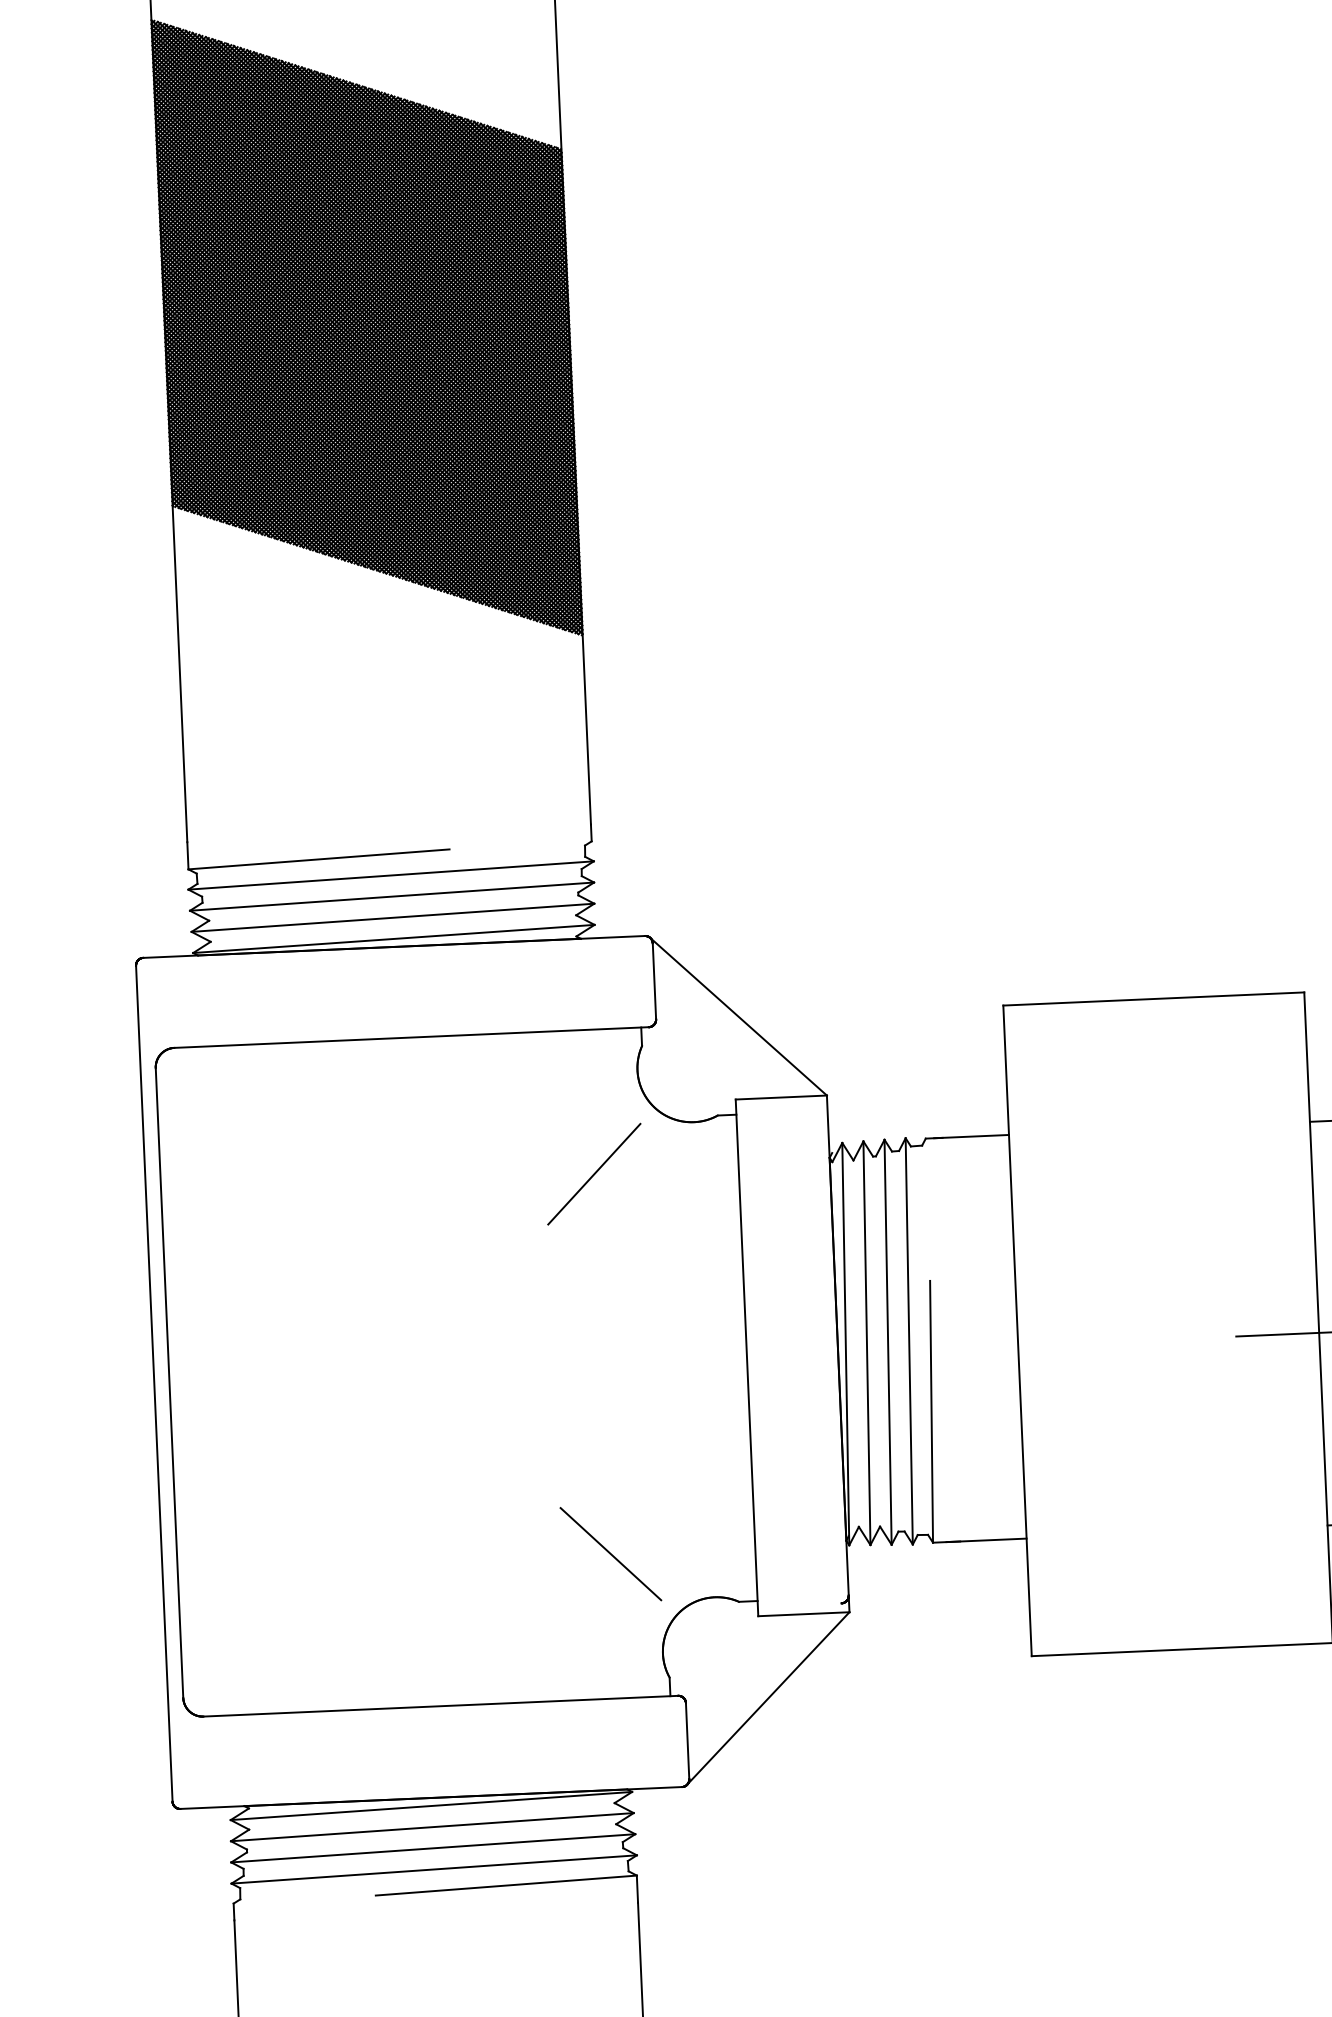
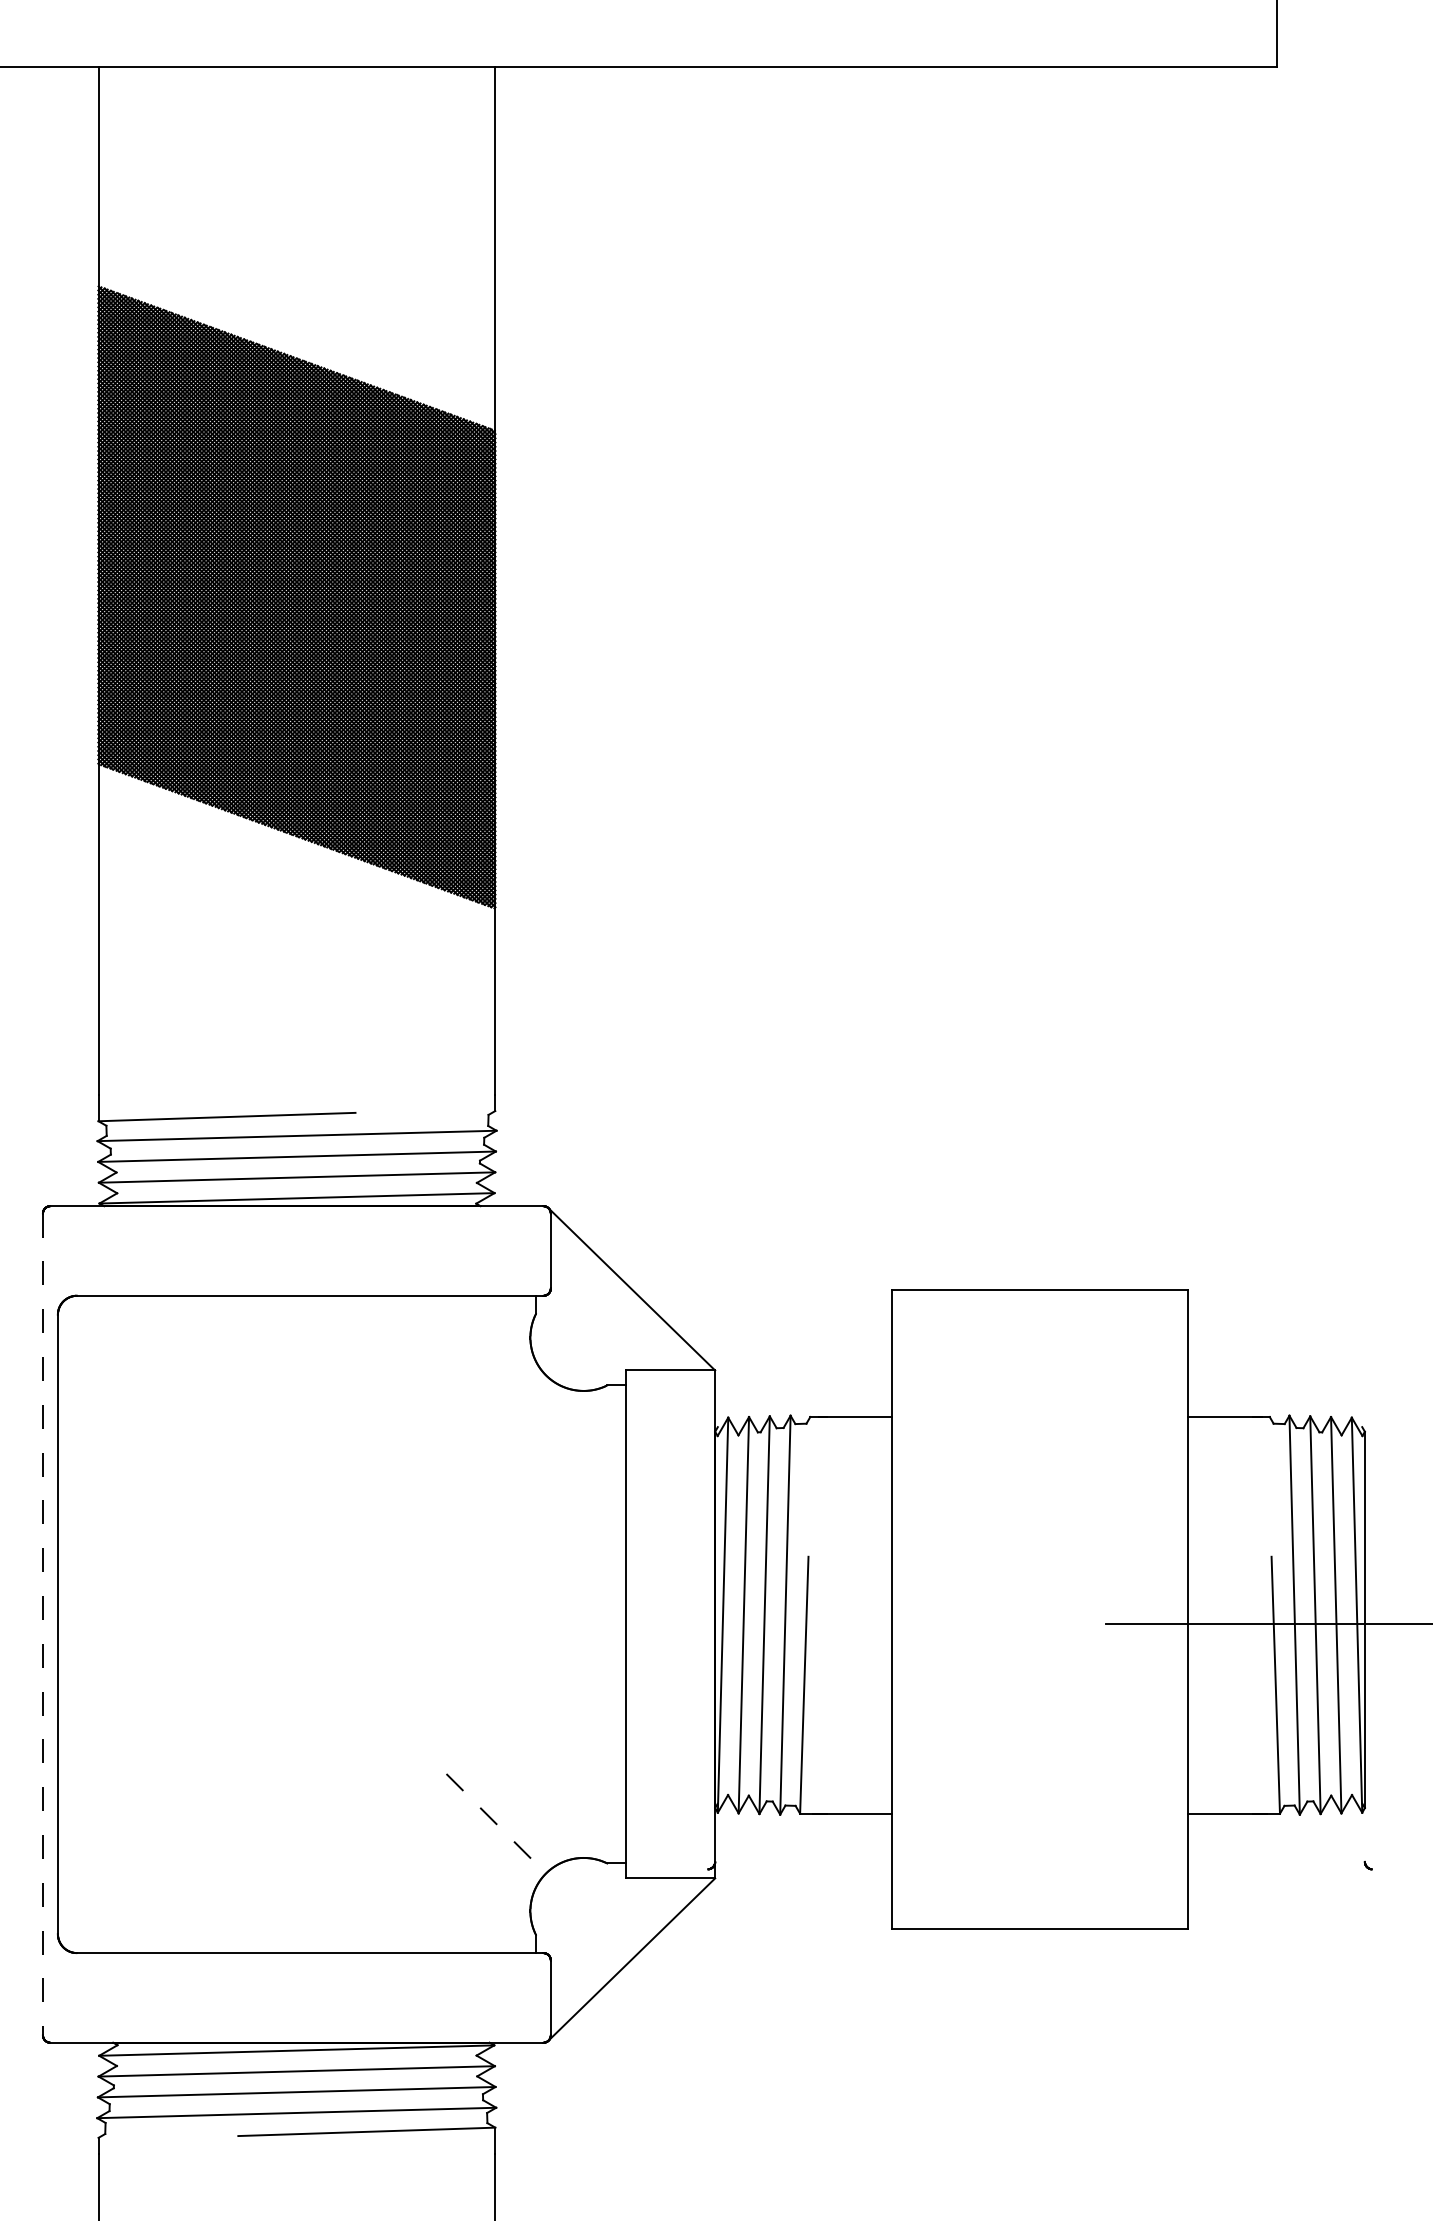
line: (594, 1173) -> (483, 1437), removed
line: (153, 1383) -> (42, 1624), solid -> dashed
line: (610, 1554) -> (483, 1811), solid -> dashed

